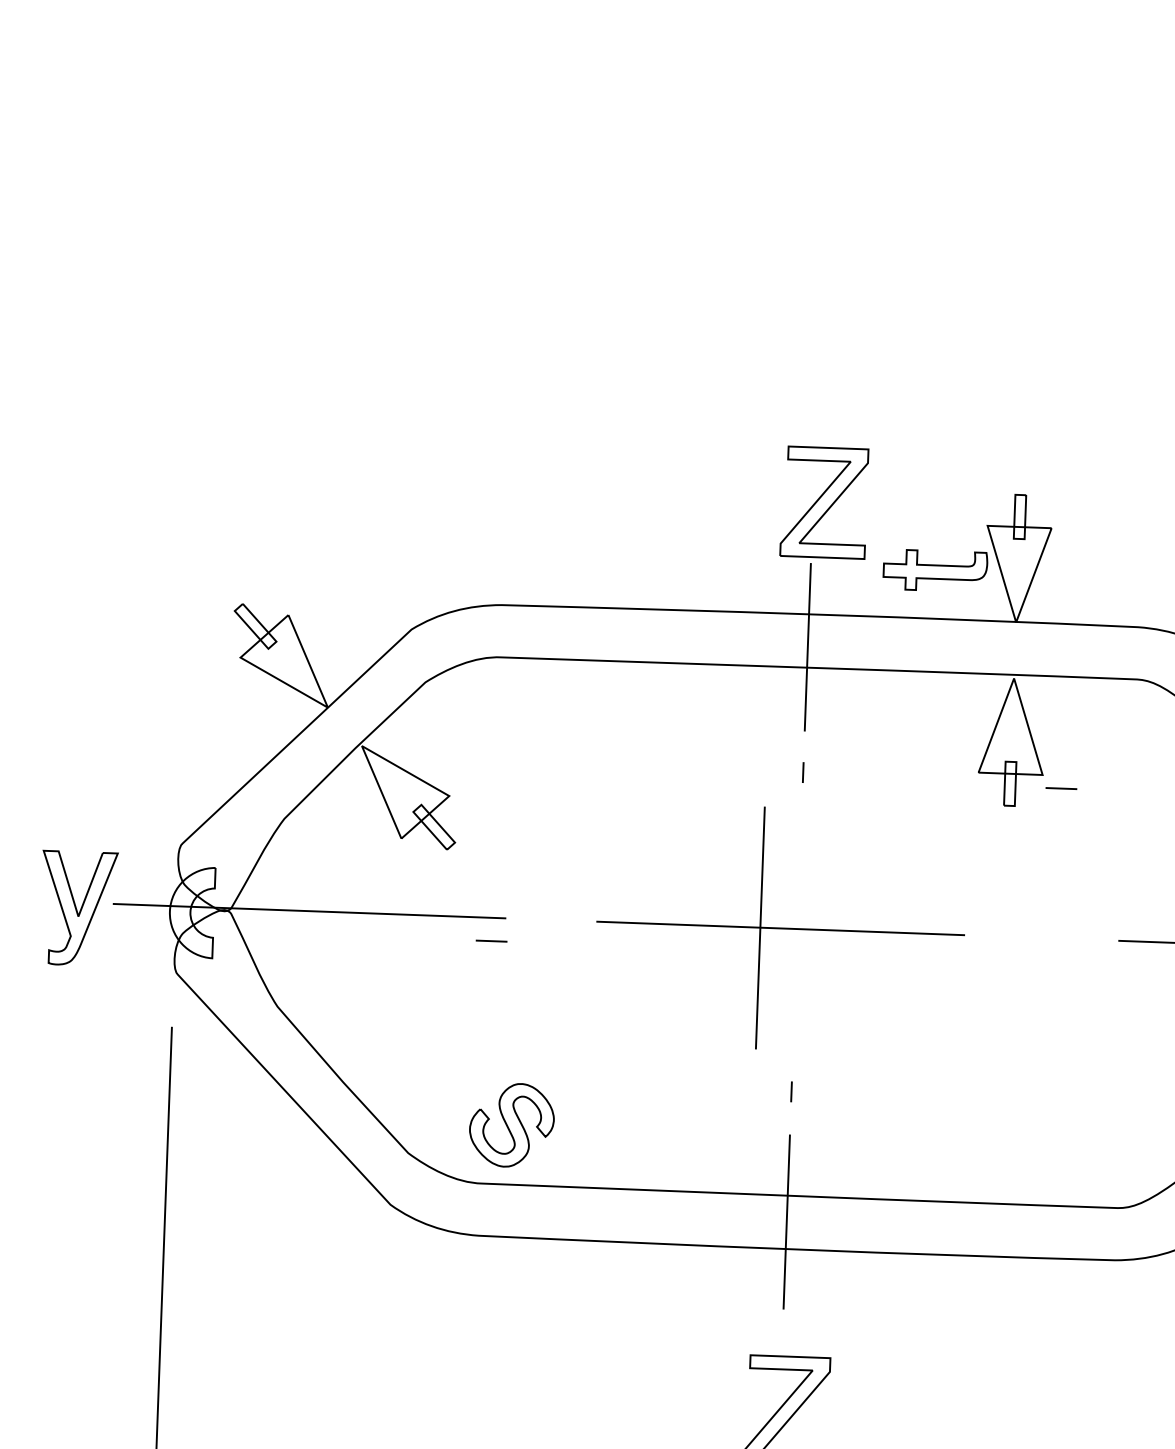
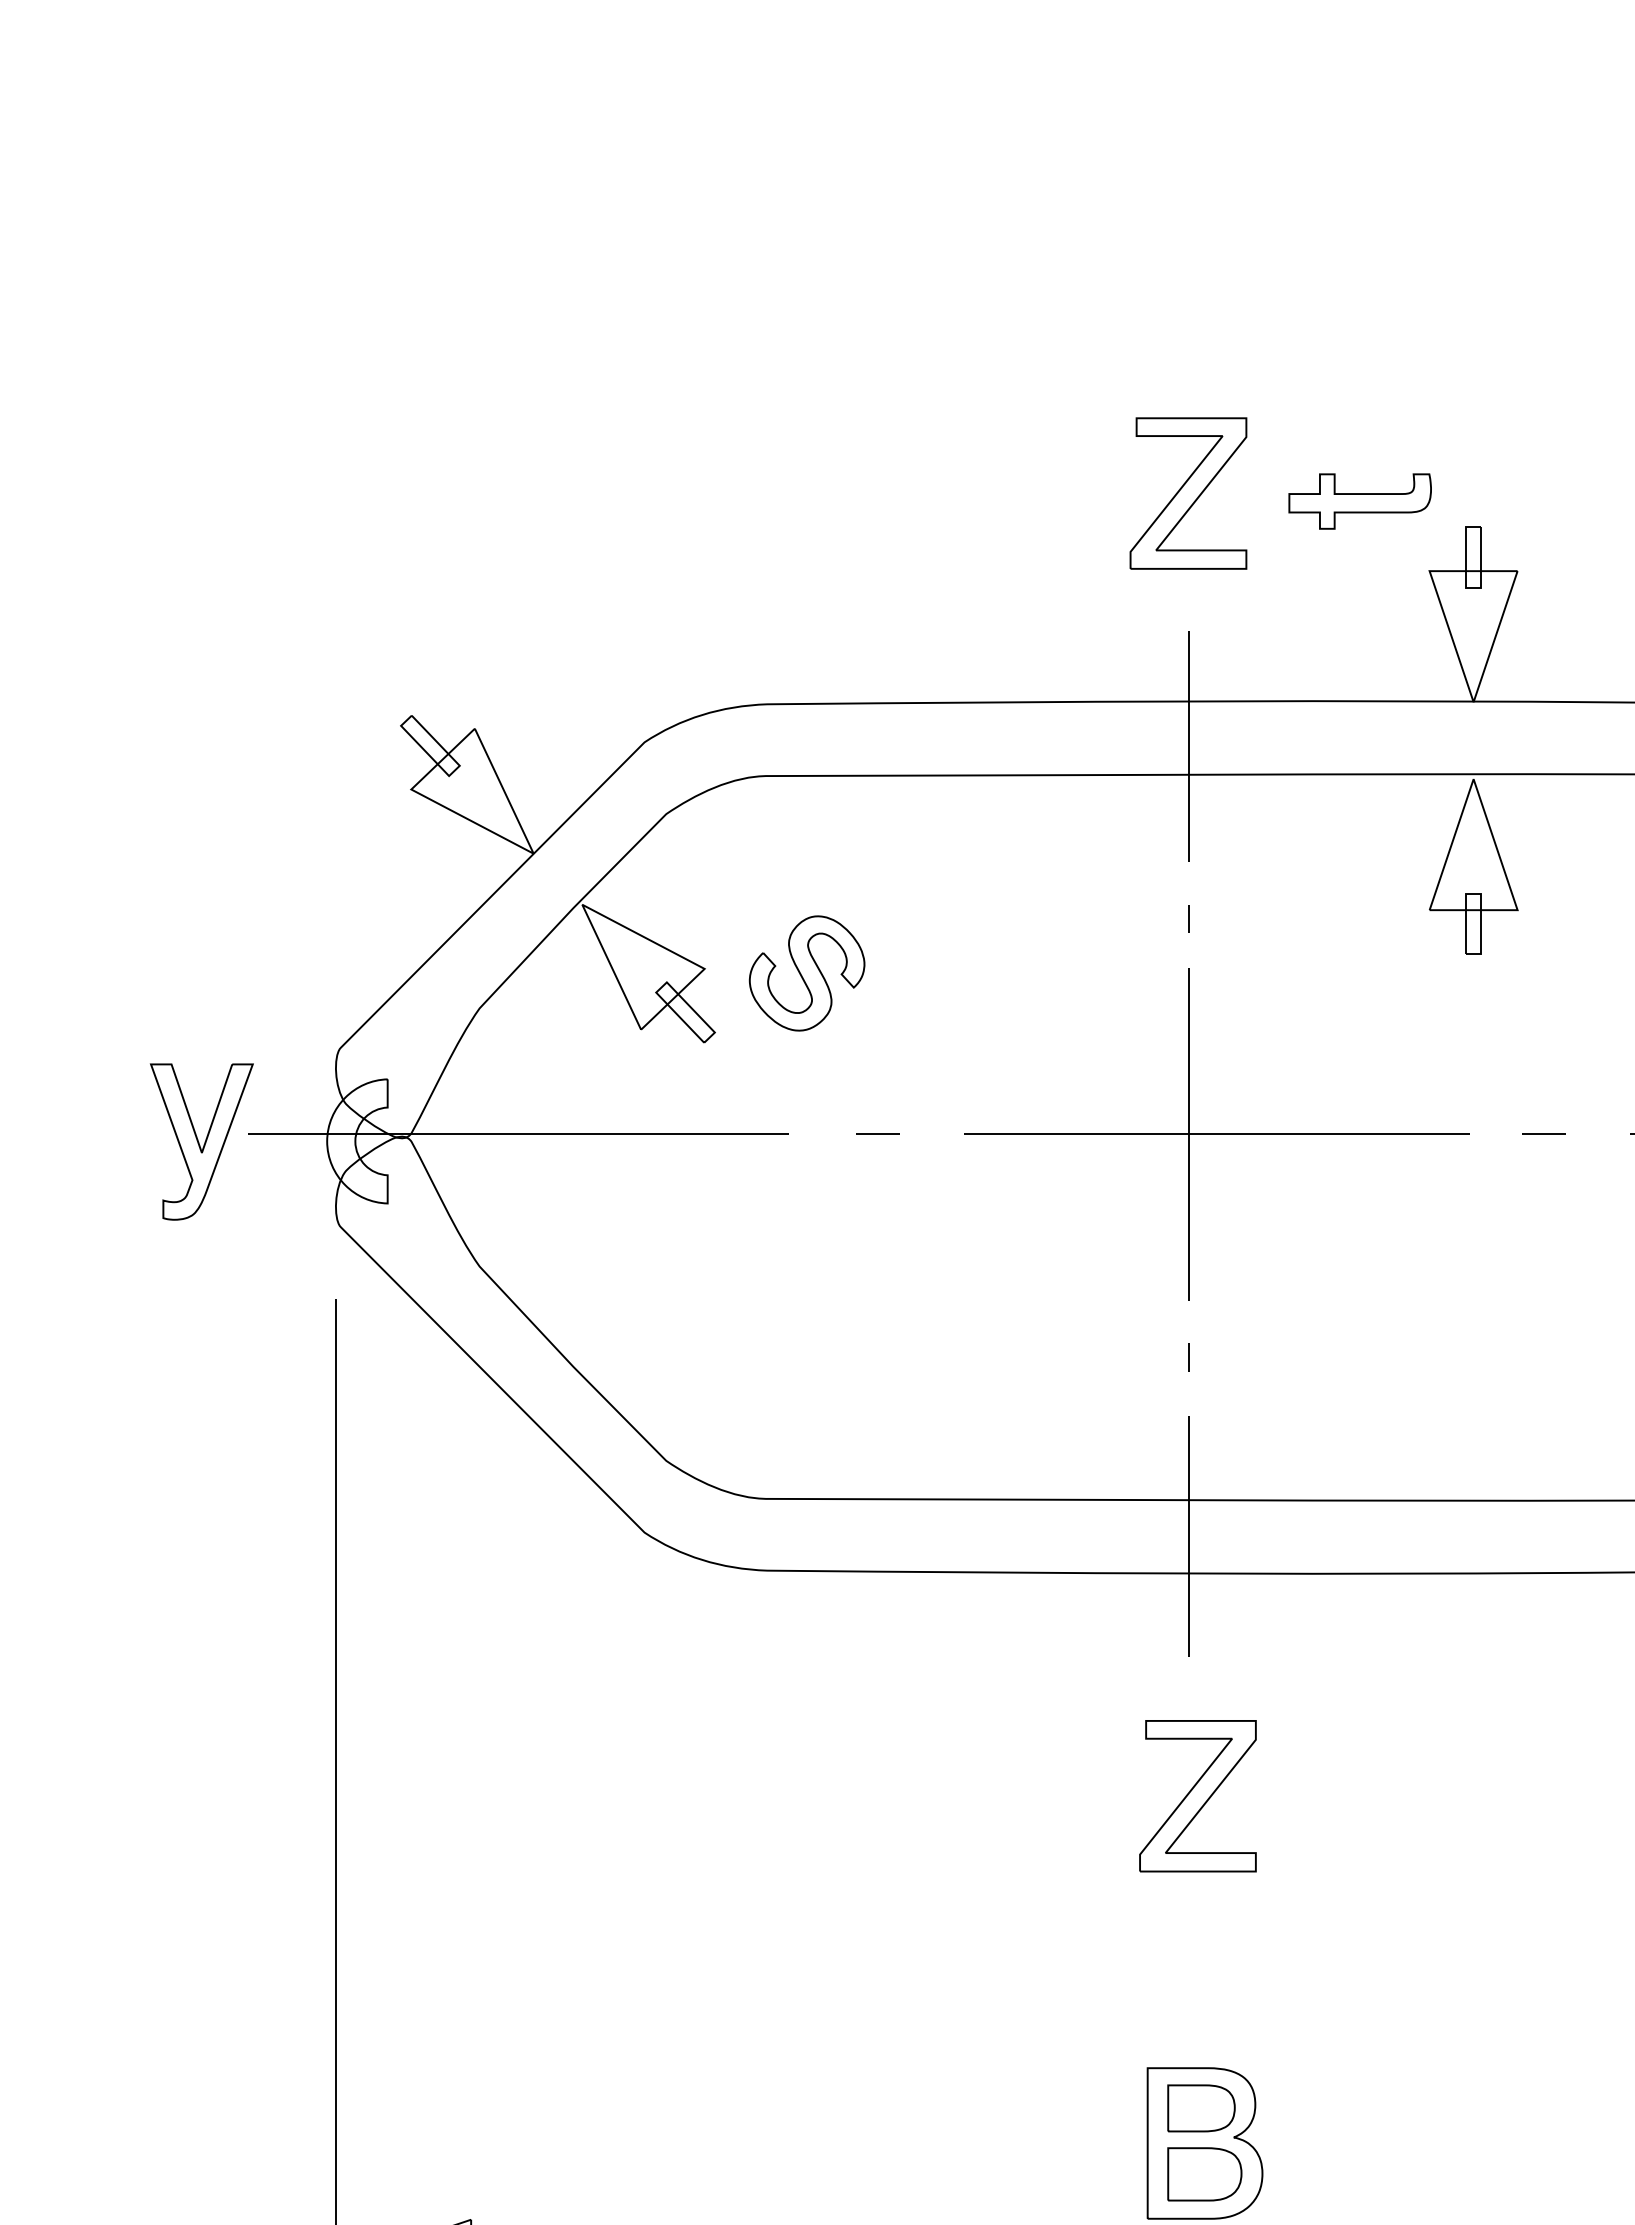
part: (824, 502) -> (1188, 493), moved
part: (934, 570) -> (1359, 501), moved
line: (1061, 788) -> (1543, 1133), moved
part: (780, 928) -> (1216, 1134), moved
line: (491, 940) -> (877, 1133), moved
part: (511, 1125) -> (806, 973), moved

